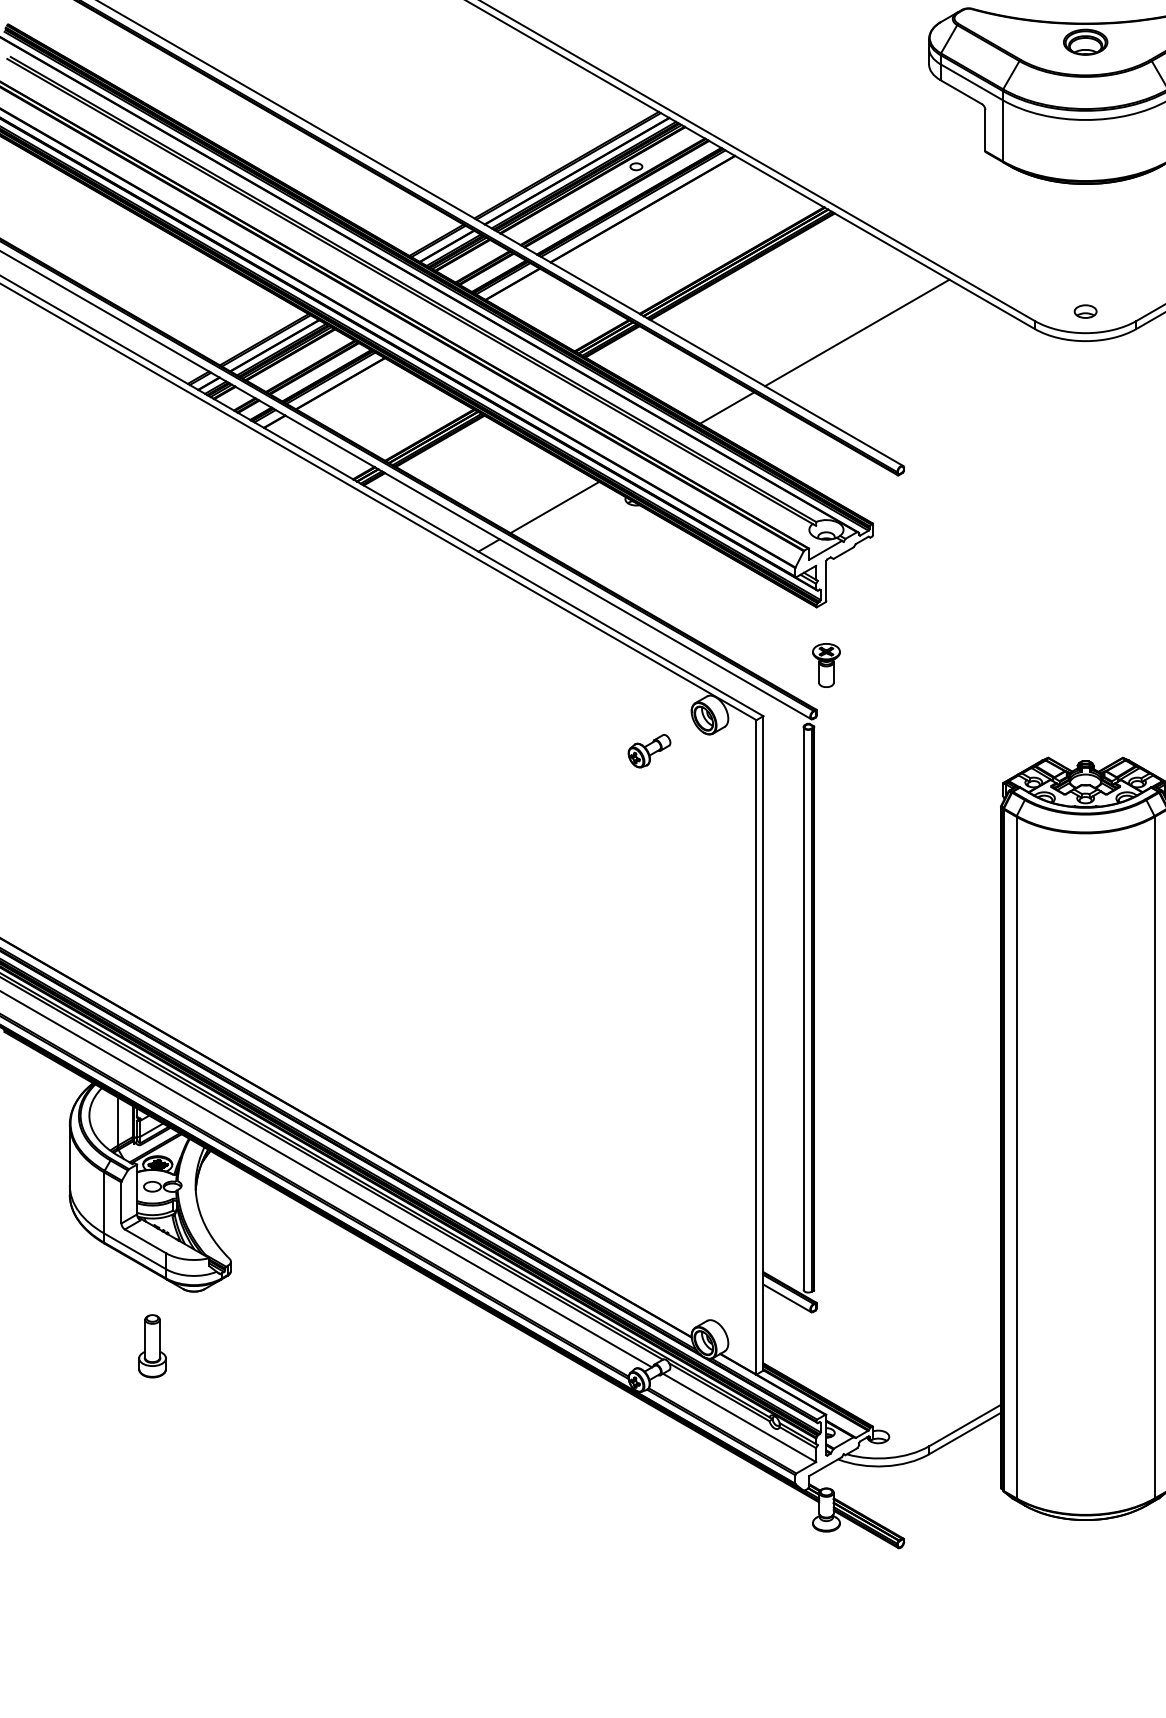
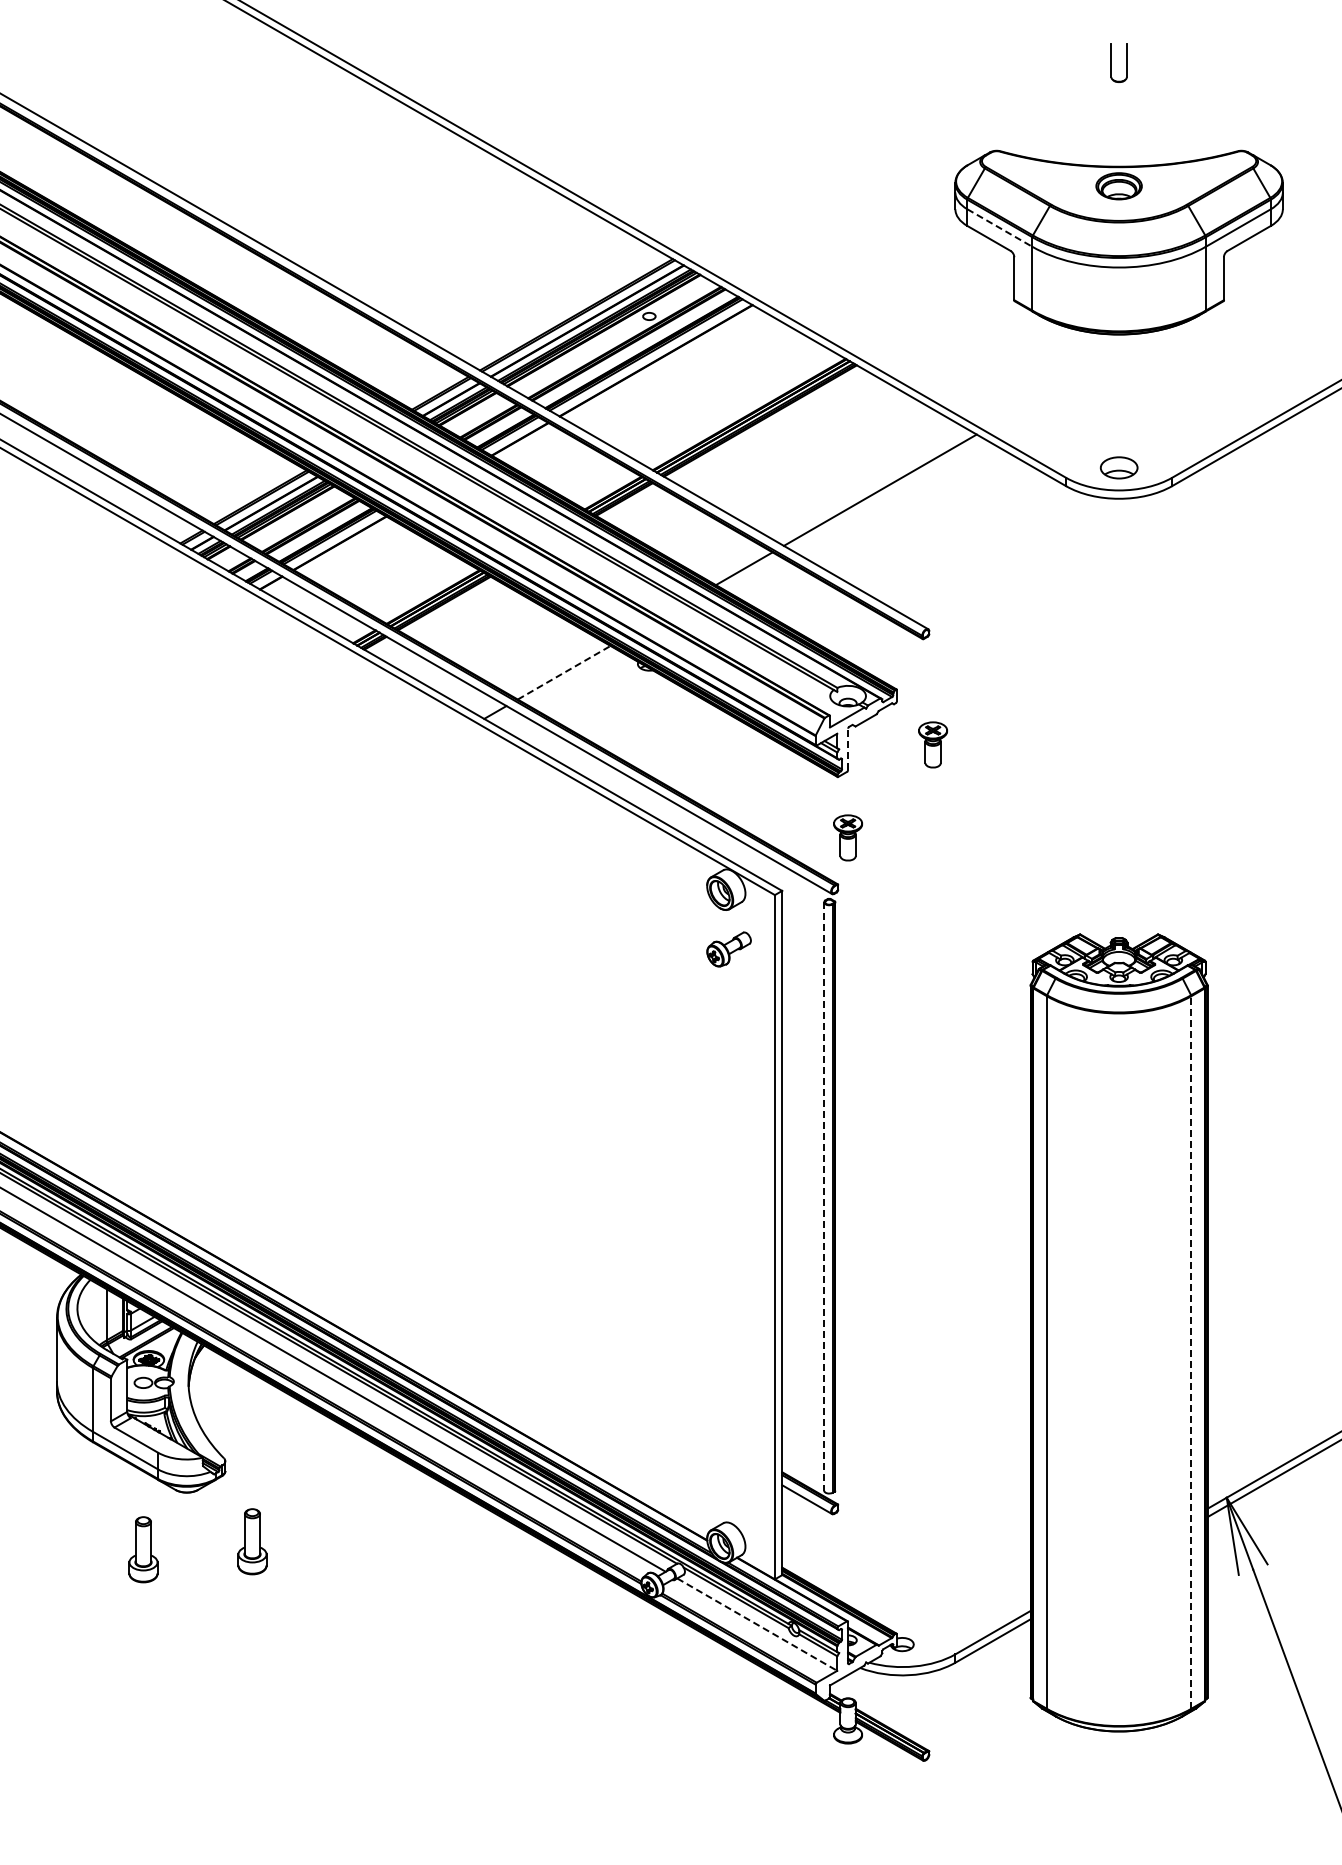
line: (971, 82) -> (999, 228), solid -> dashed
part: (1085, 311) -> (1118, 467), size x1.6
line: (555, 507) -> (564, 672), solid -> dashed
part: (907, 576) -> (932, 744), added
line: (826, 580) -> (848, 749), solid -> dashed
part: (648, 751) -> (728, 949), moved
line: (803, 1008) -> (824, 1196), solid -> dashed
line: (1154, 1157) -> (1191, 1352), solid -> dashed
part: (256, 1338) -> (252, 1541), added
line: (739, 1417) -> (757, 1624), solid -> dashed

